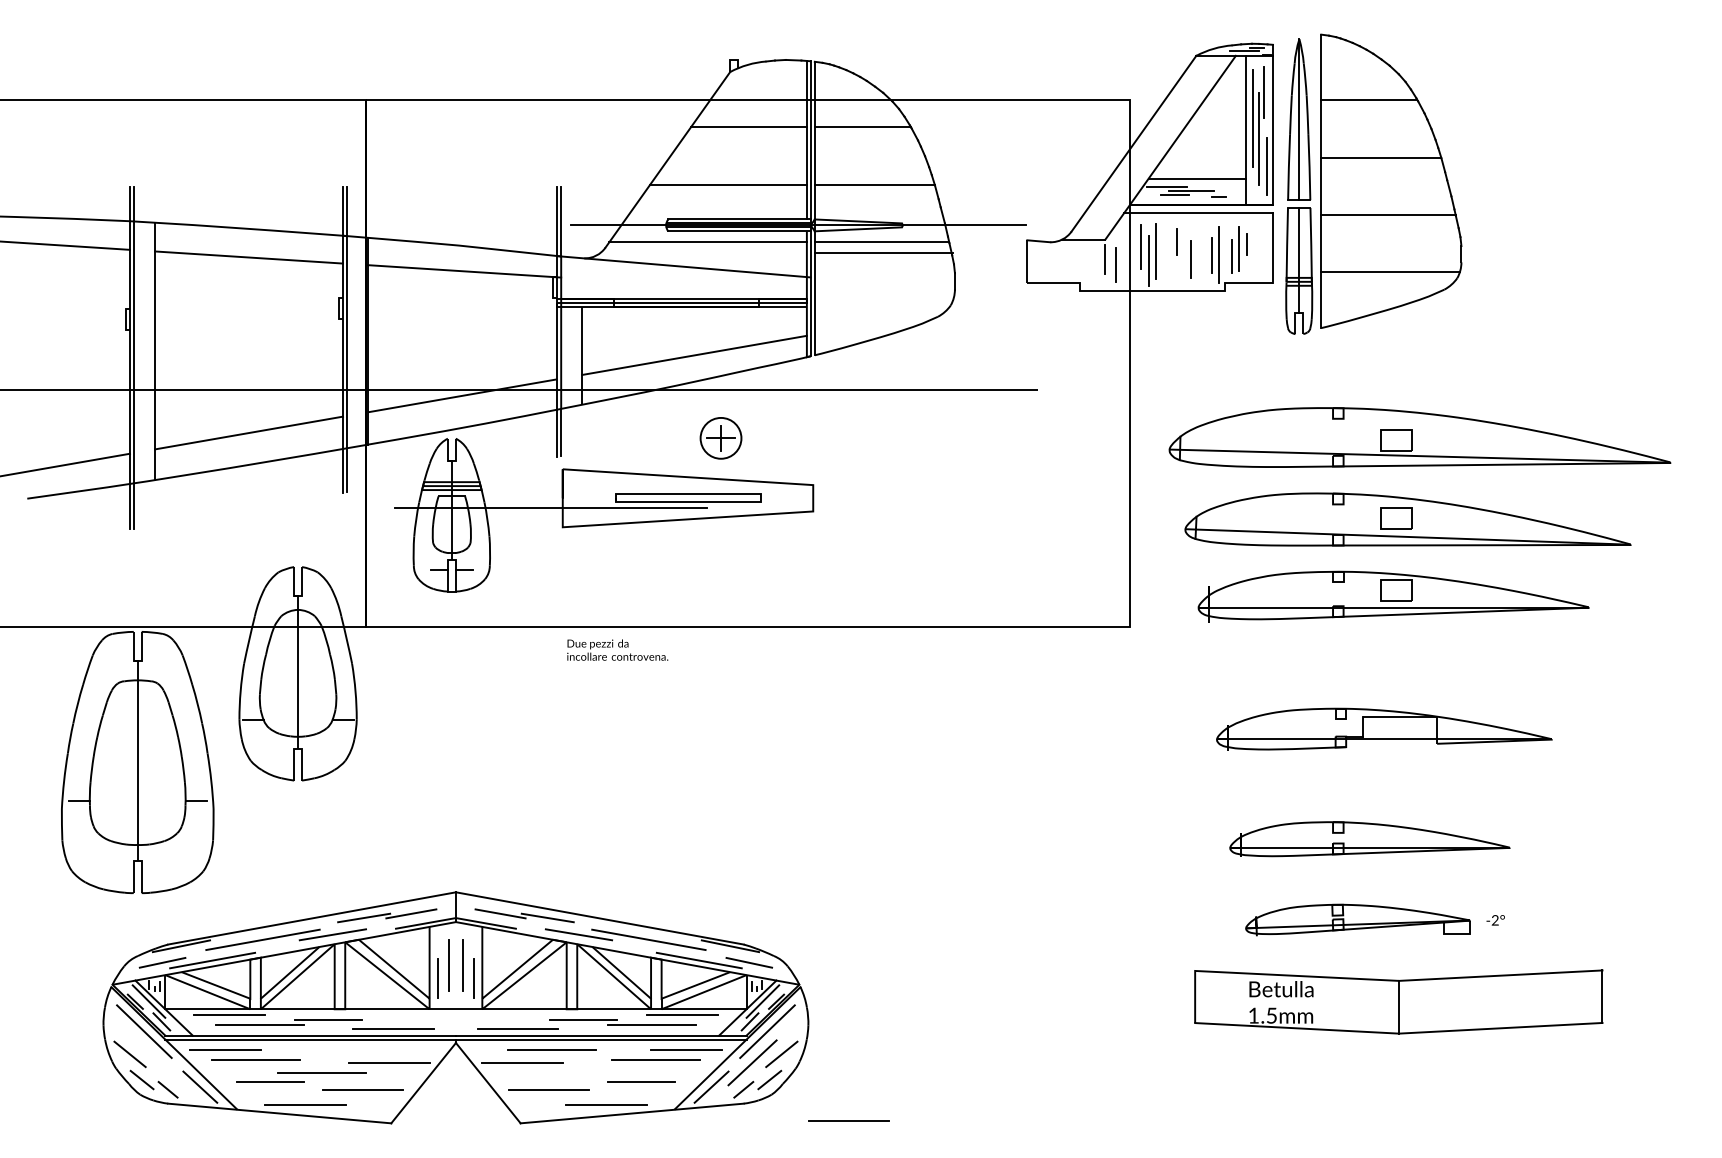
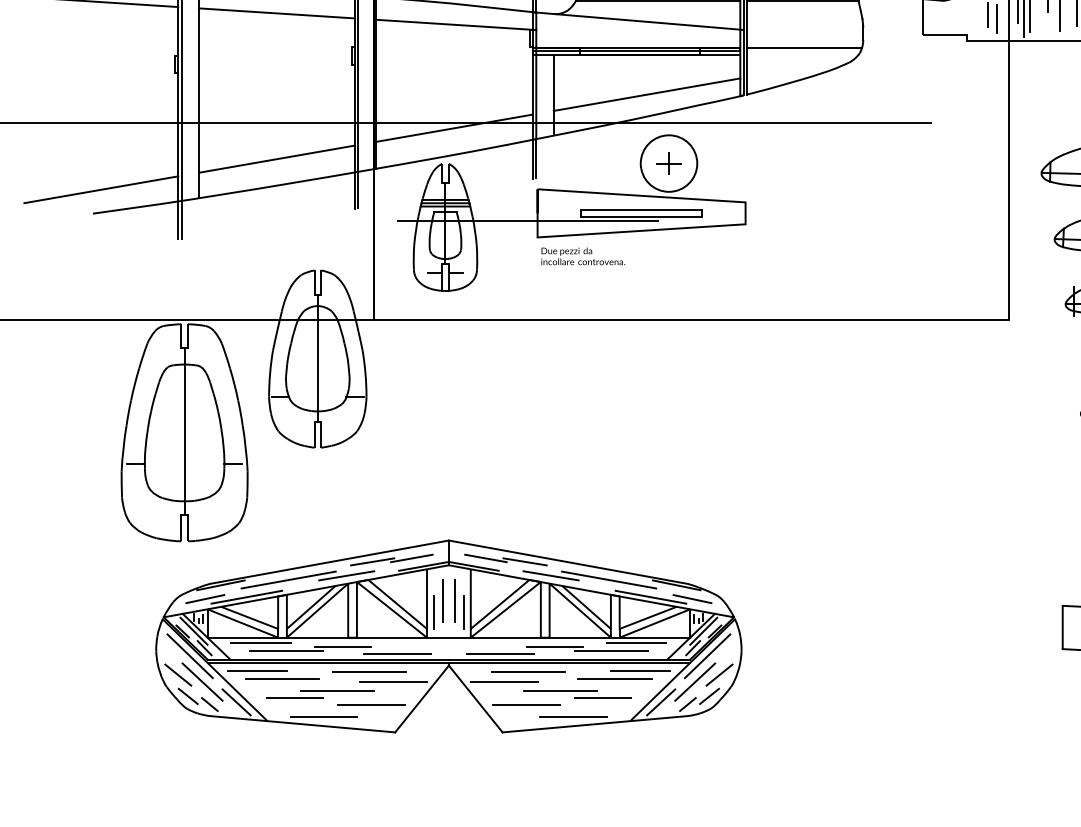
line: (883, 253) -> (803, 48), moved
circle: (721, 438) -> (669, 163), size x1.67
text: (617, 649) -> (583, 255), moved
line: (359, 1049) -> (368, 671), added
line: (159, 1062) -> (202, 681), added
line: (590, 1072) -> (560, 690), added
line: (848, 1120) -> (774, 730), removed

